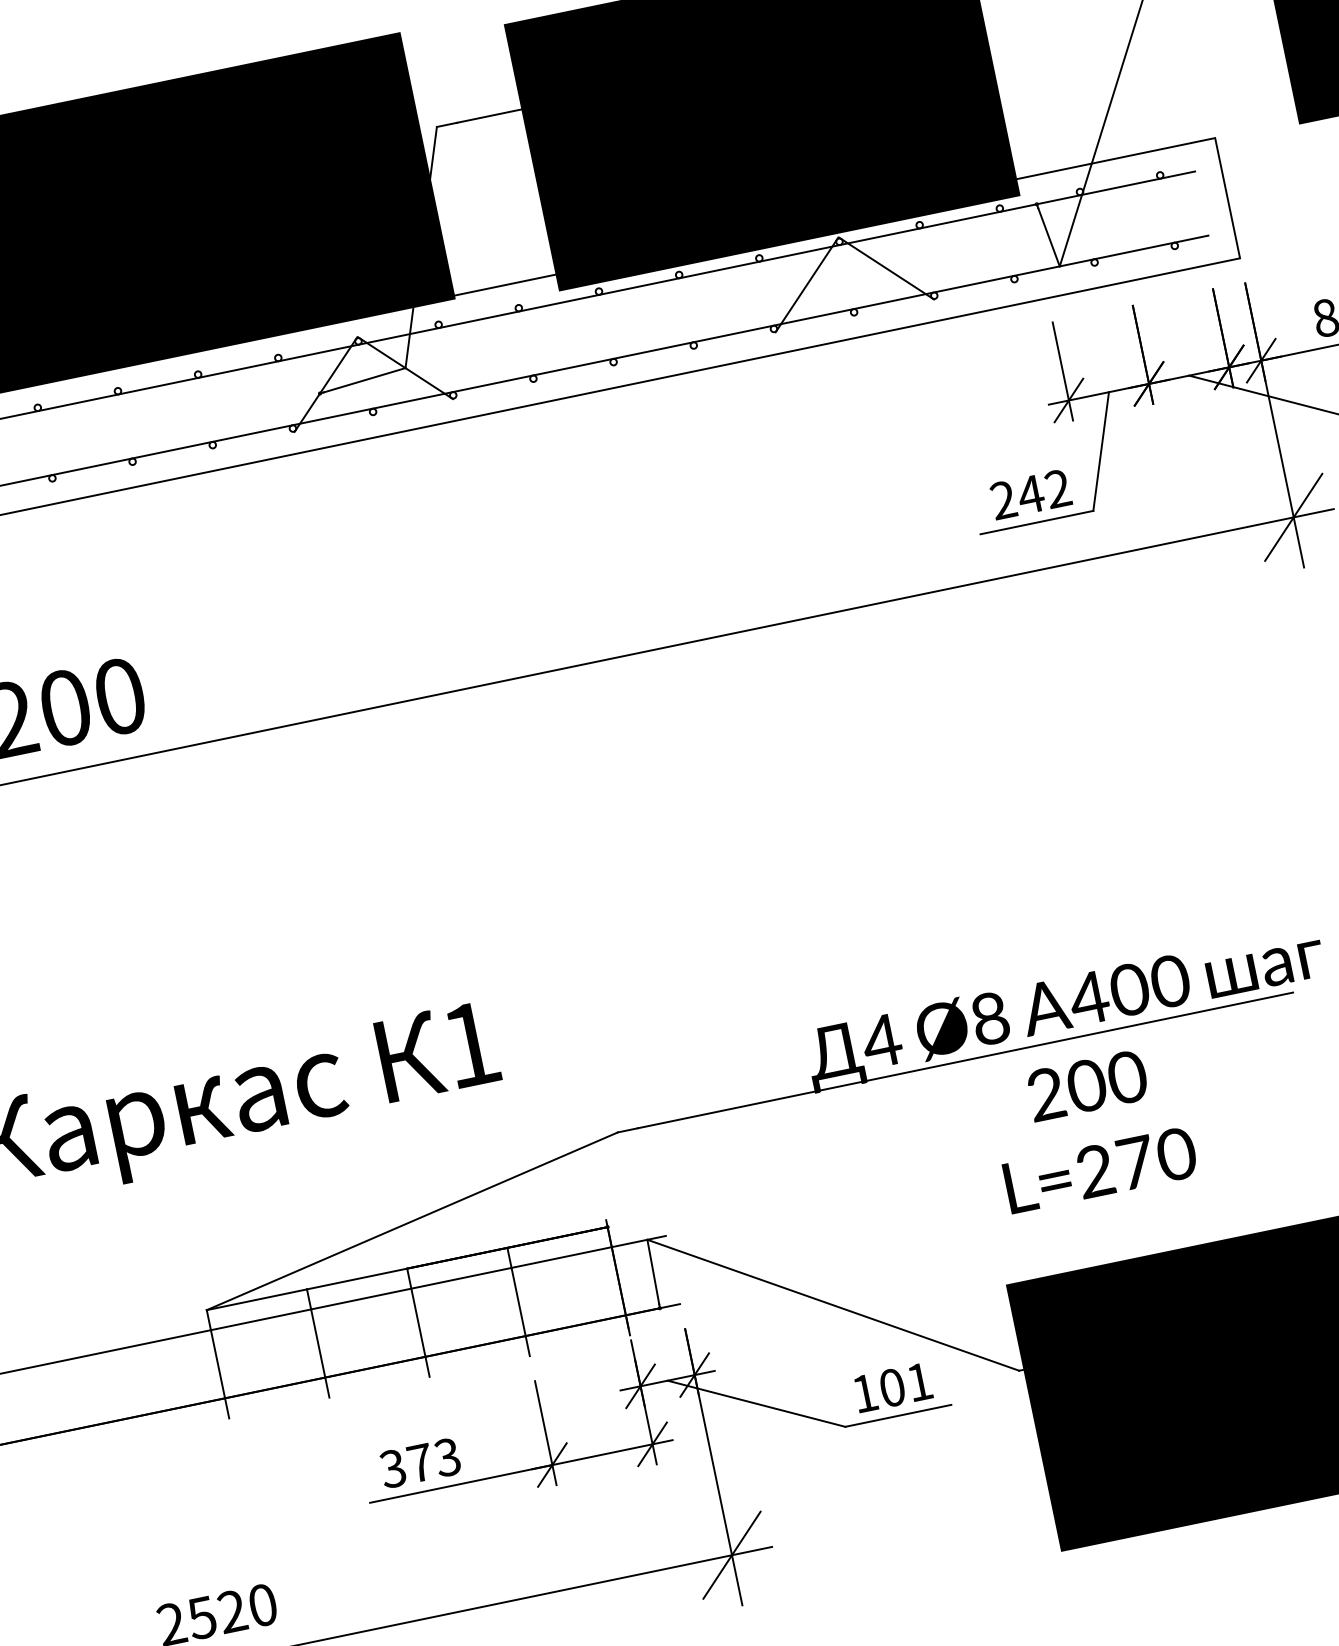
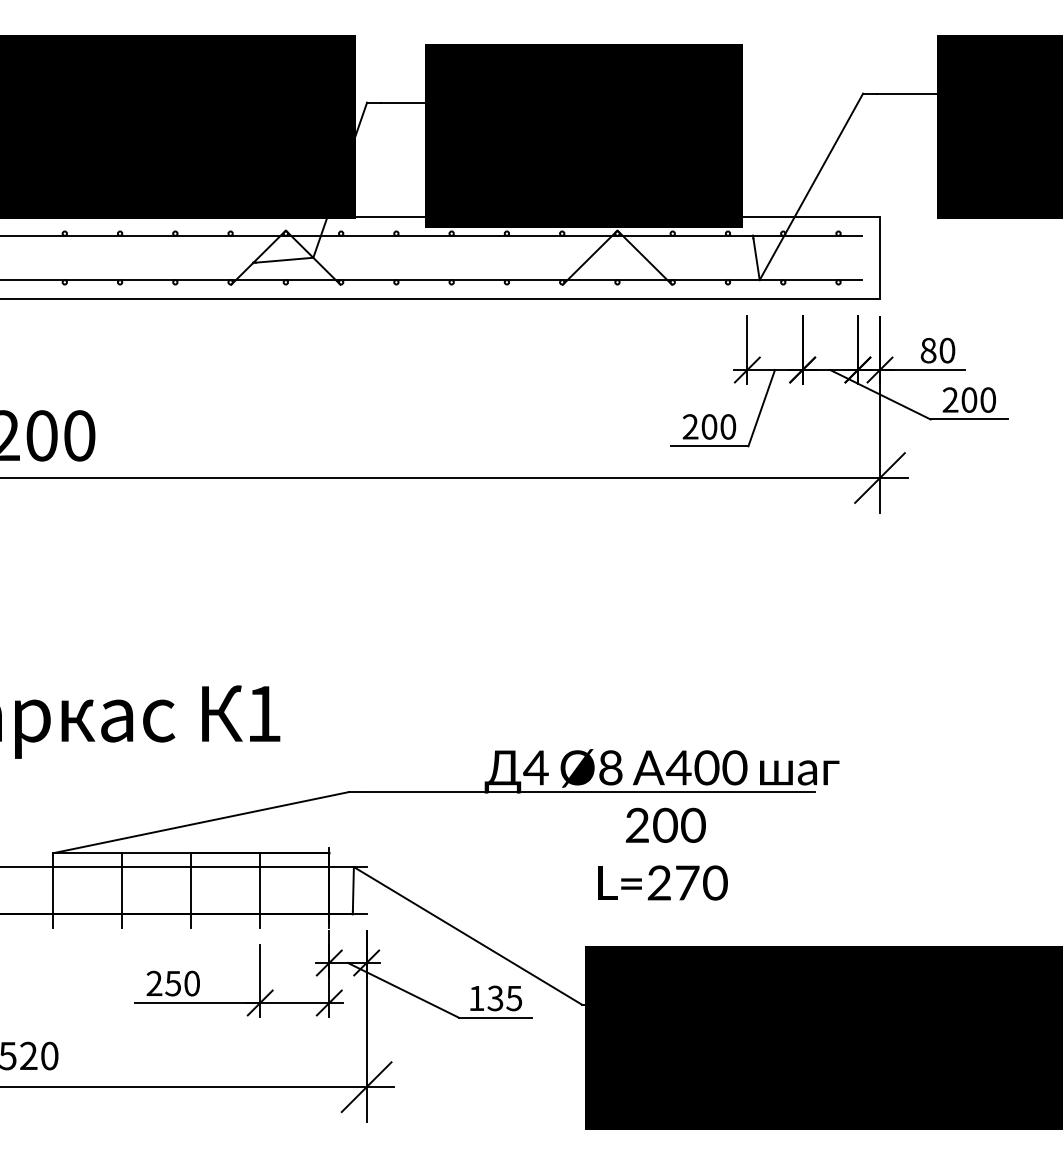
text: (1043, 491) -> (718, 426), 242 -> 200
text: (905, 1385) -> (504, 998), 101 -> 135
text: (419, 1463) -> (172, 983), 373 -> 250

